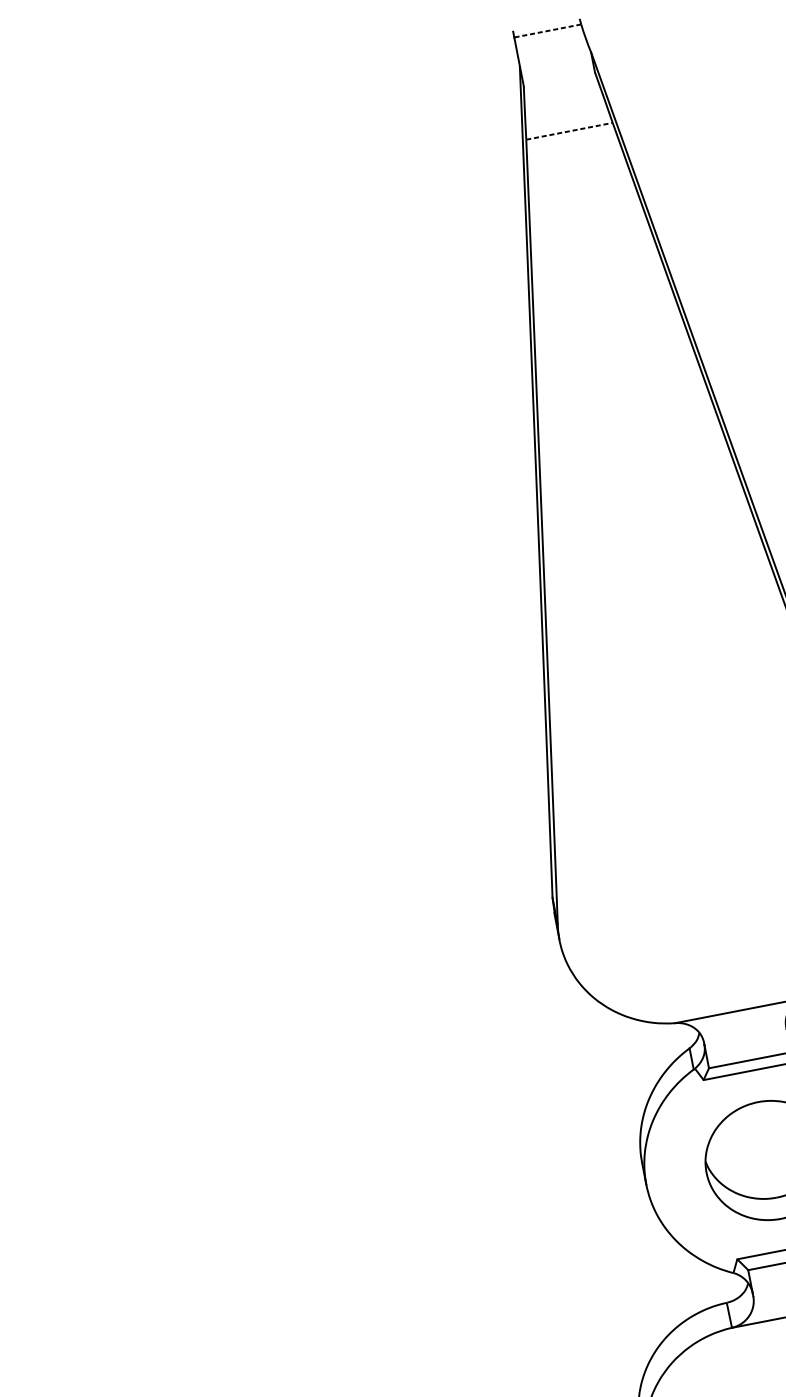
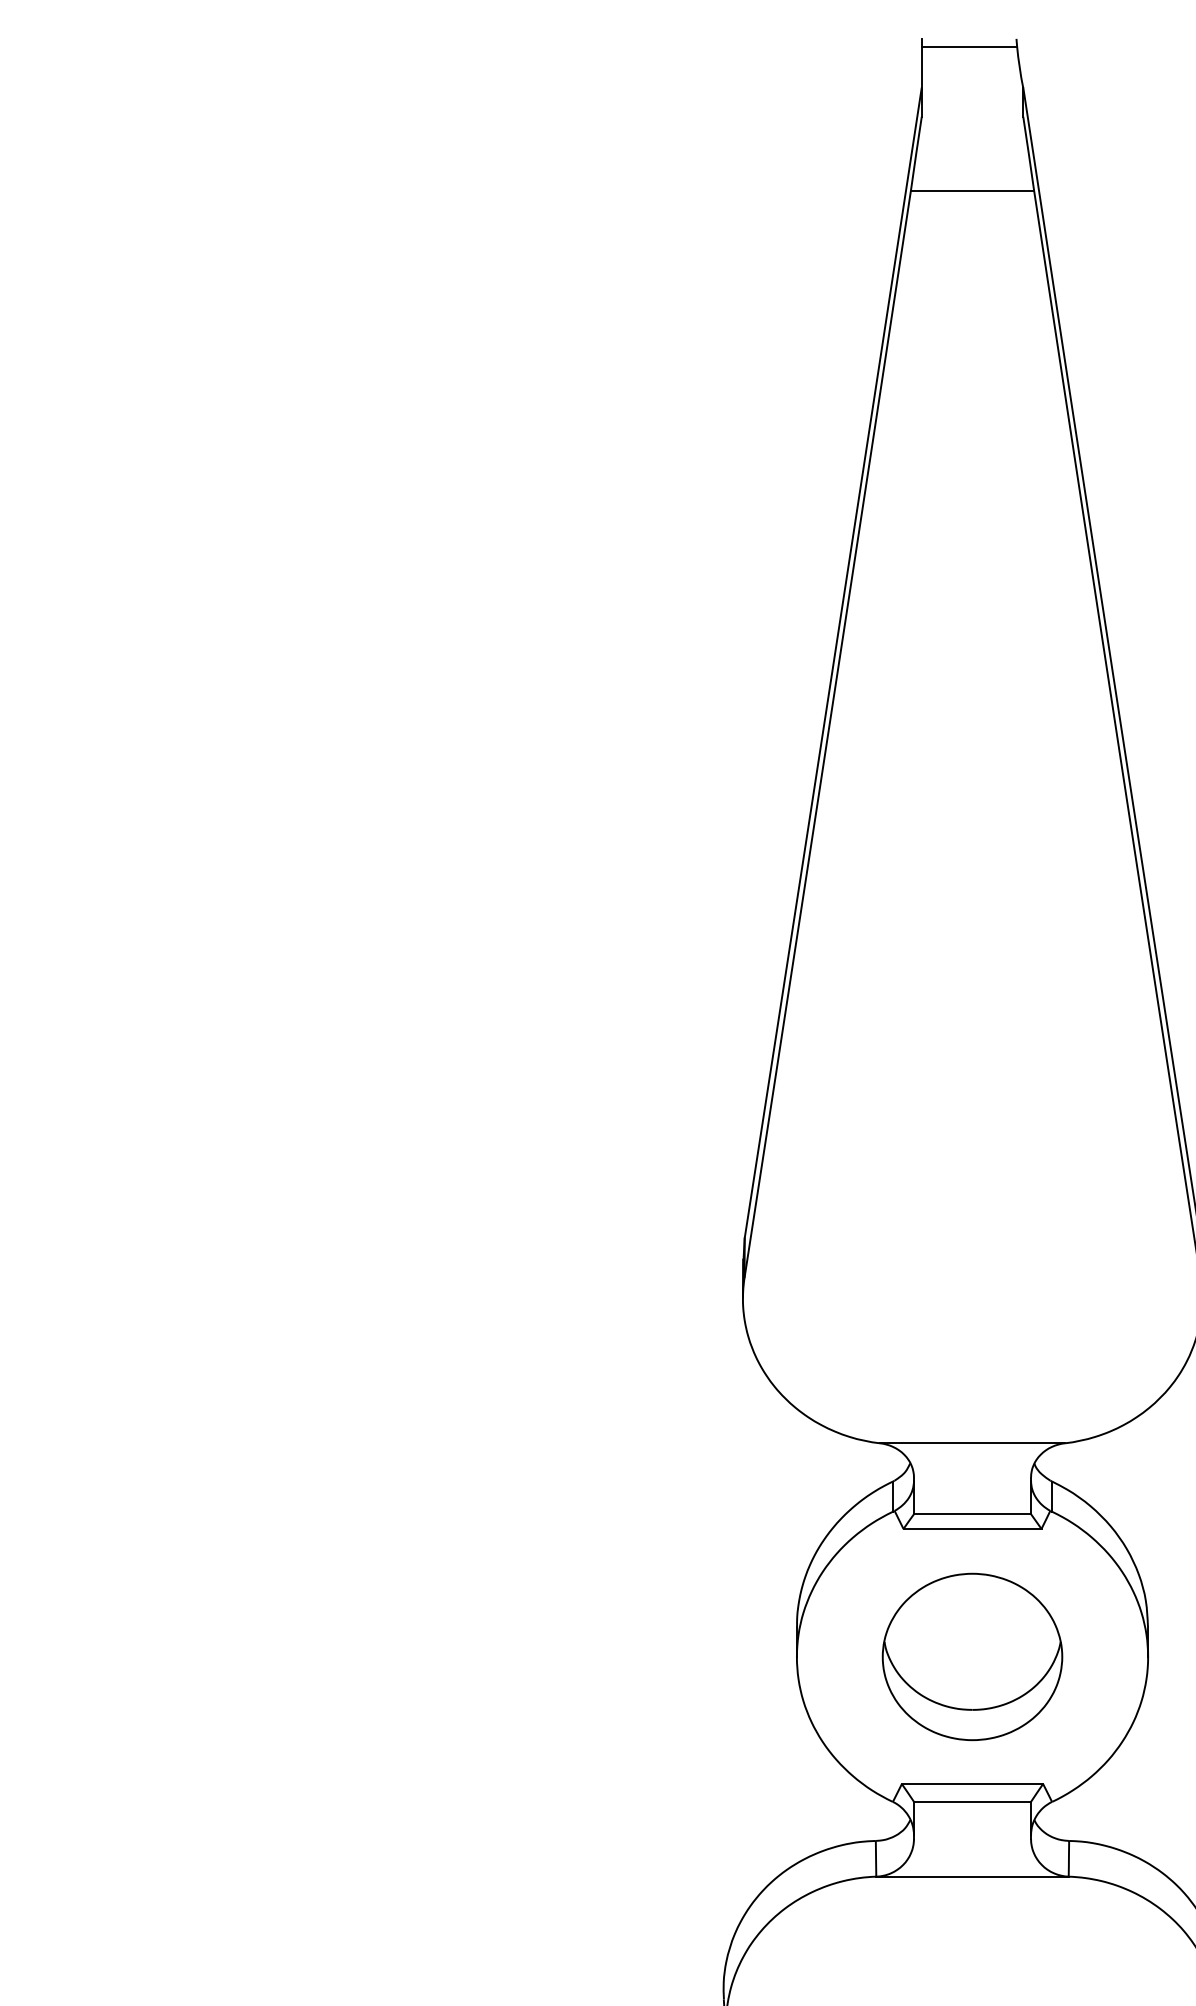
line: (547, 31) -> (969, 47), dashed -> solid
line: (569, 131) -> (972, 190), dashed -> solid

